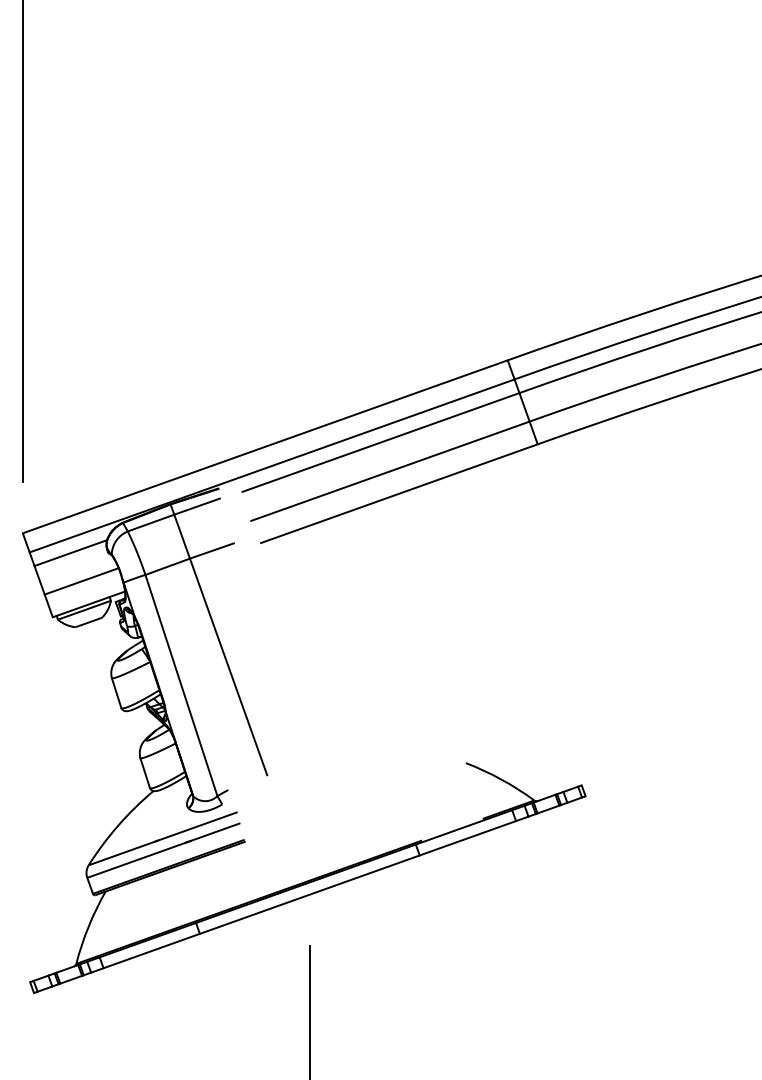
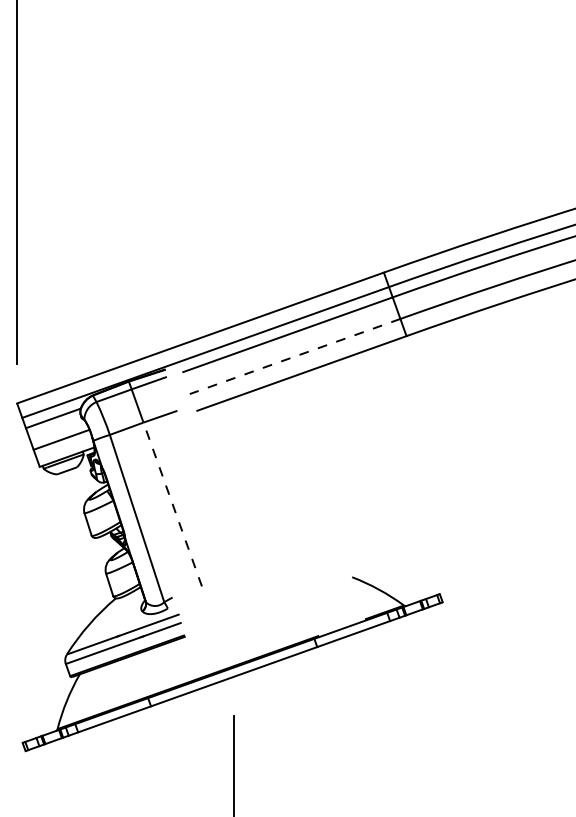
line: (390, 471) -> (295, 356), solid -> dashed
line: (228, 666) -> (172, 504), solid -> dashed

